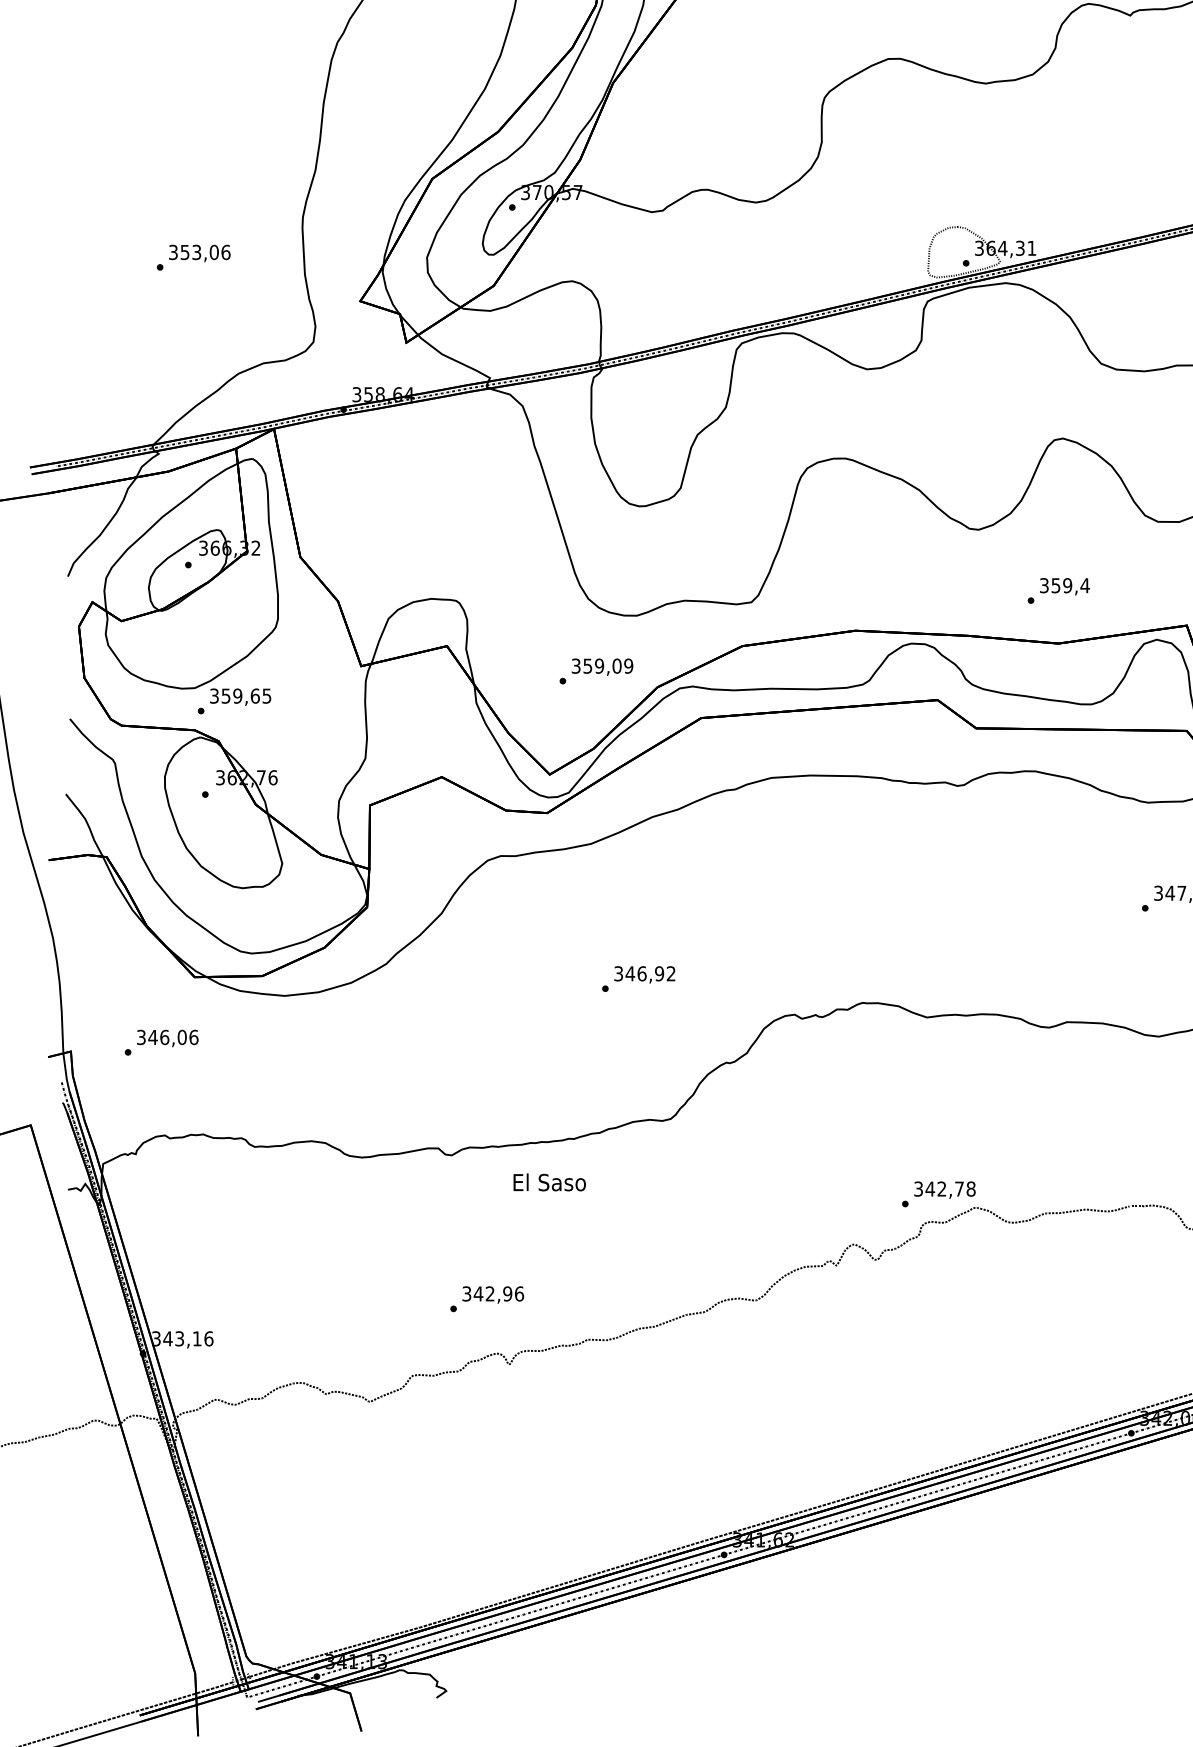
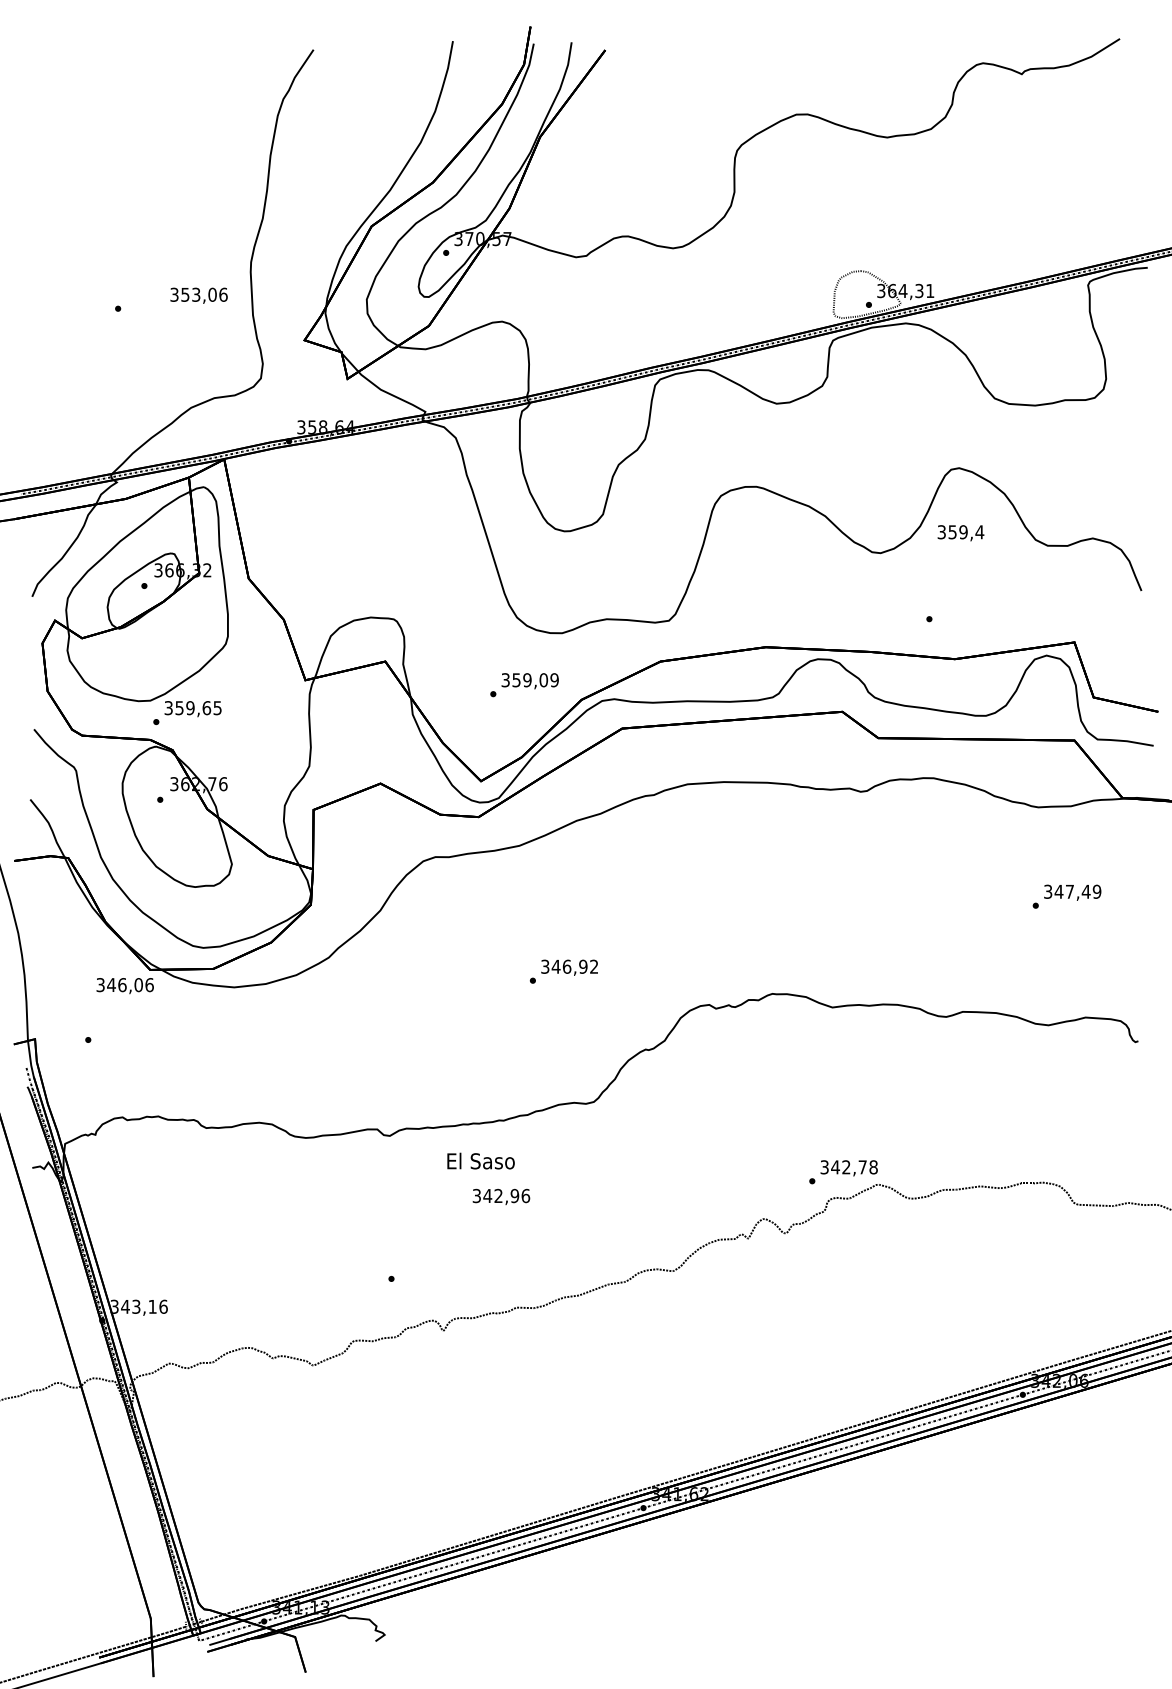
text: (199, 253) -> (198, 295), moved
text: (1064, 587) -> (960, 533), moved
text: (166, 1038) -> (124, 986), moved
text: (493, 1294) -> (501, 1196), moved

